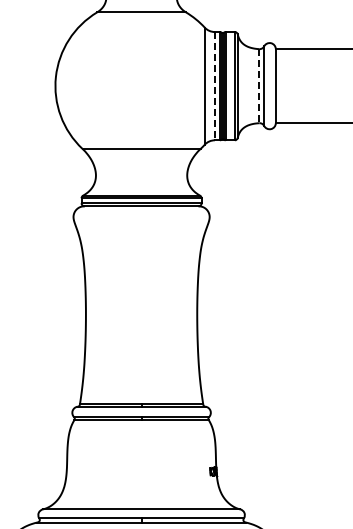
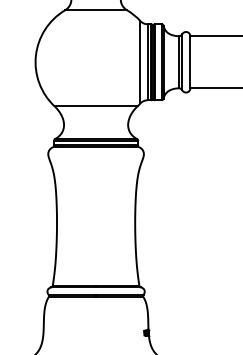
line: (214, 86) -> (147, 62), dashed -> solid
line: (259, 86) -> (178, 62), dashed -> solid

